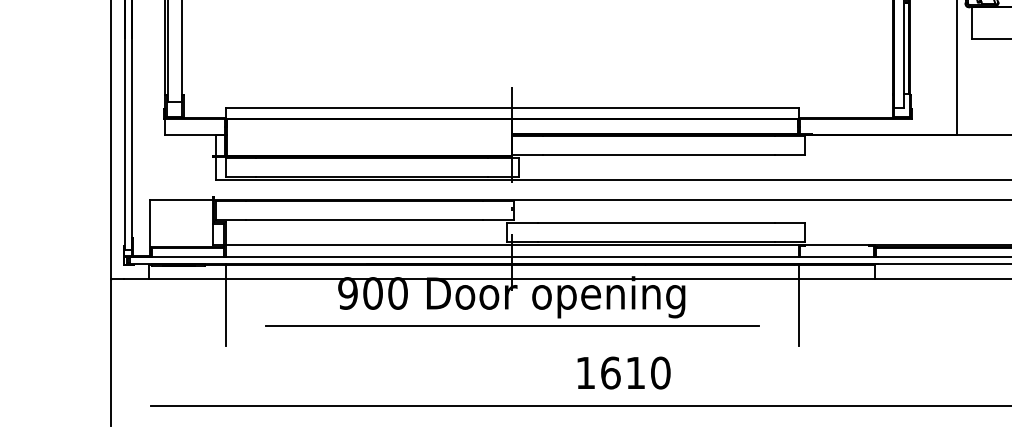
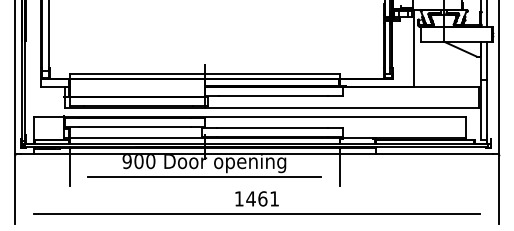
text: (635, 372) -> (262, 198), 1610 -> 1461

